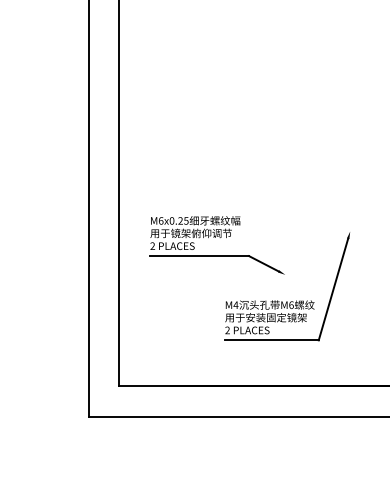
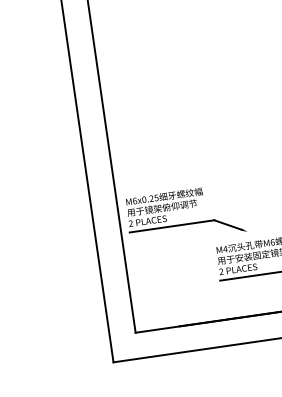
part: (215, 237) -> (183, 208), moved

